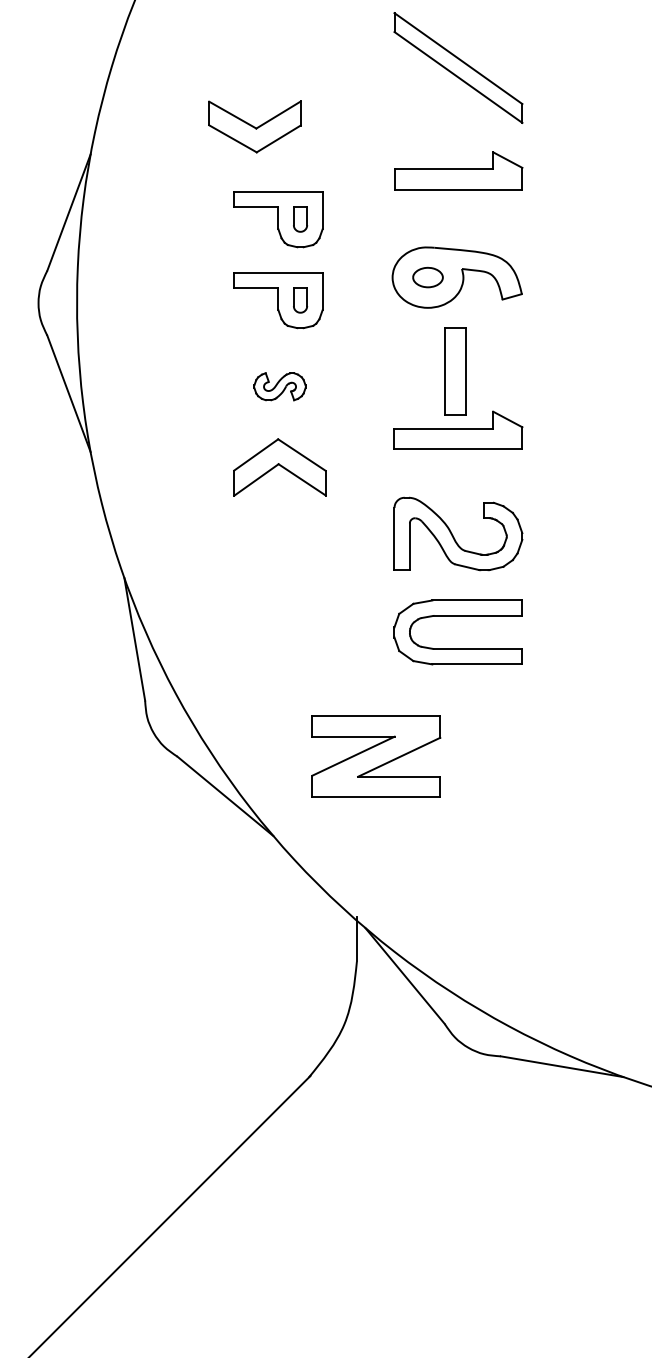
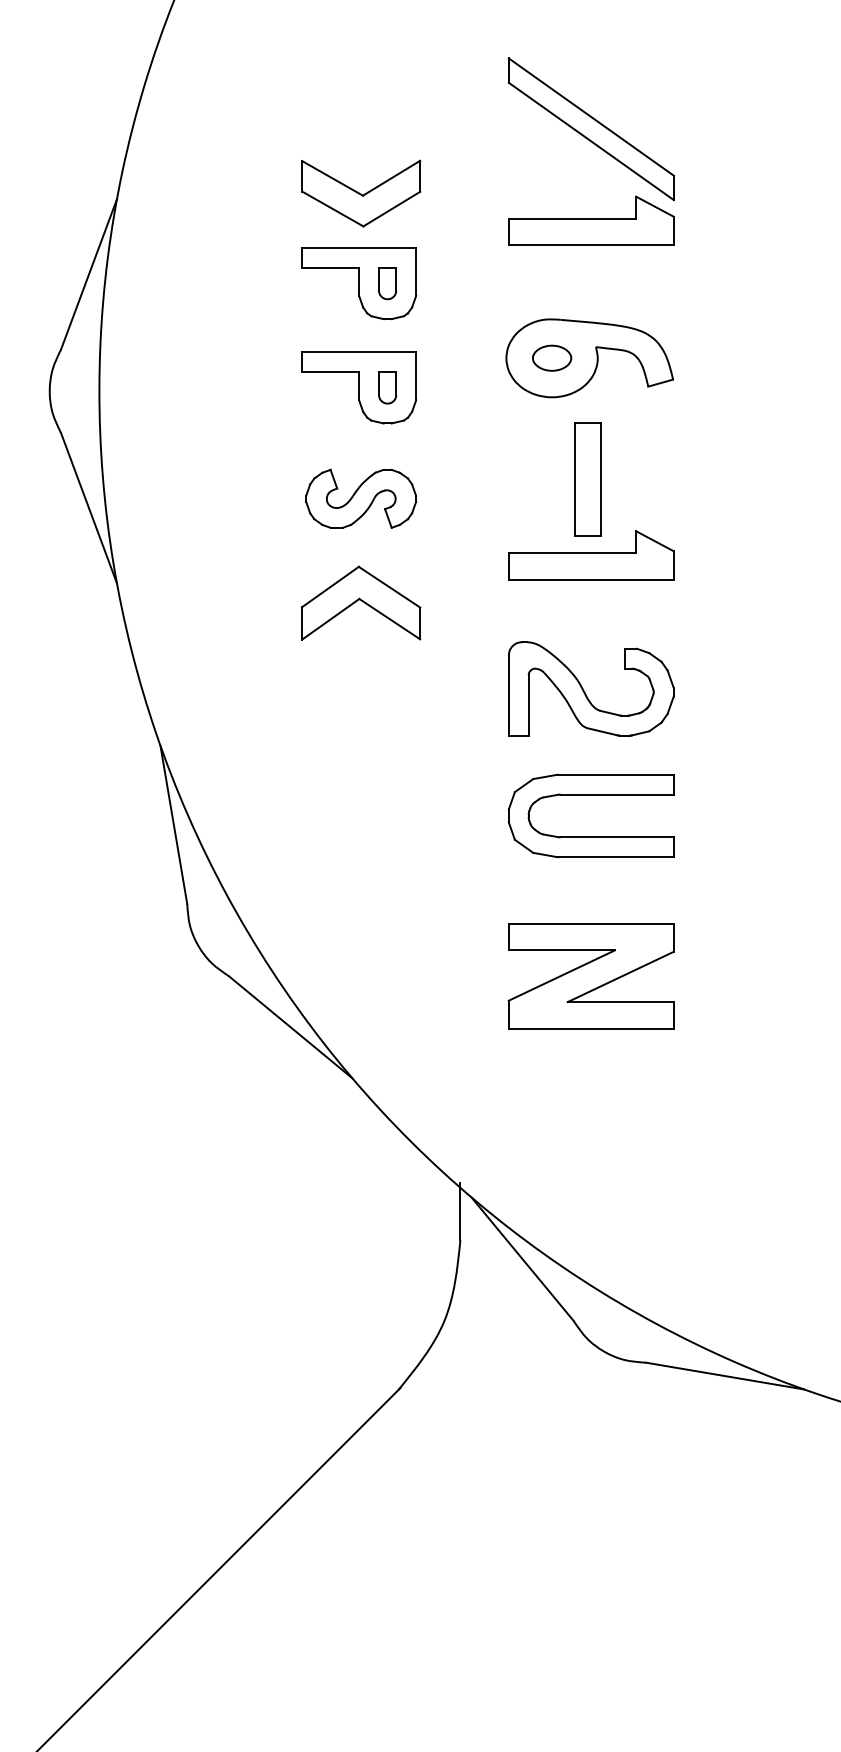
part: (458, 67) -> (591, 128), moved
part: (254, 126) -> (360, 193), moved
part: (279, 386) -> (360, 498), size x1.67
part: (376, 756) -> (591, 975), moved

